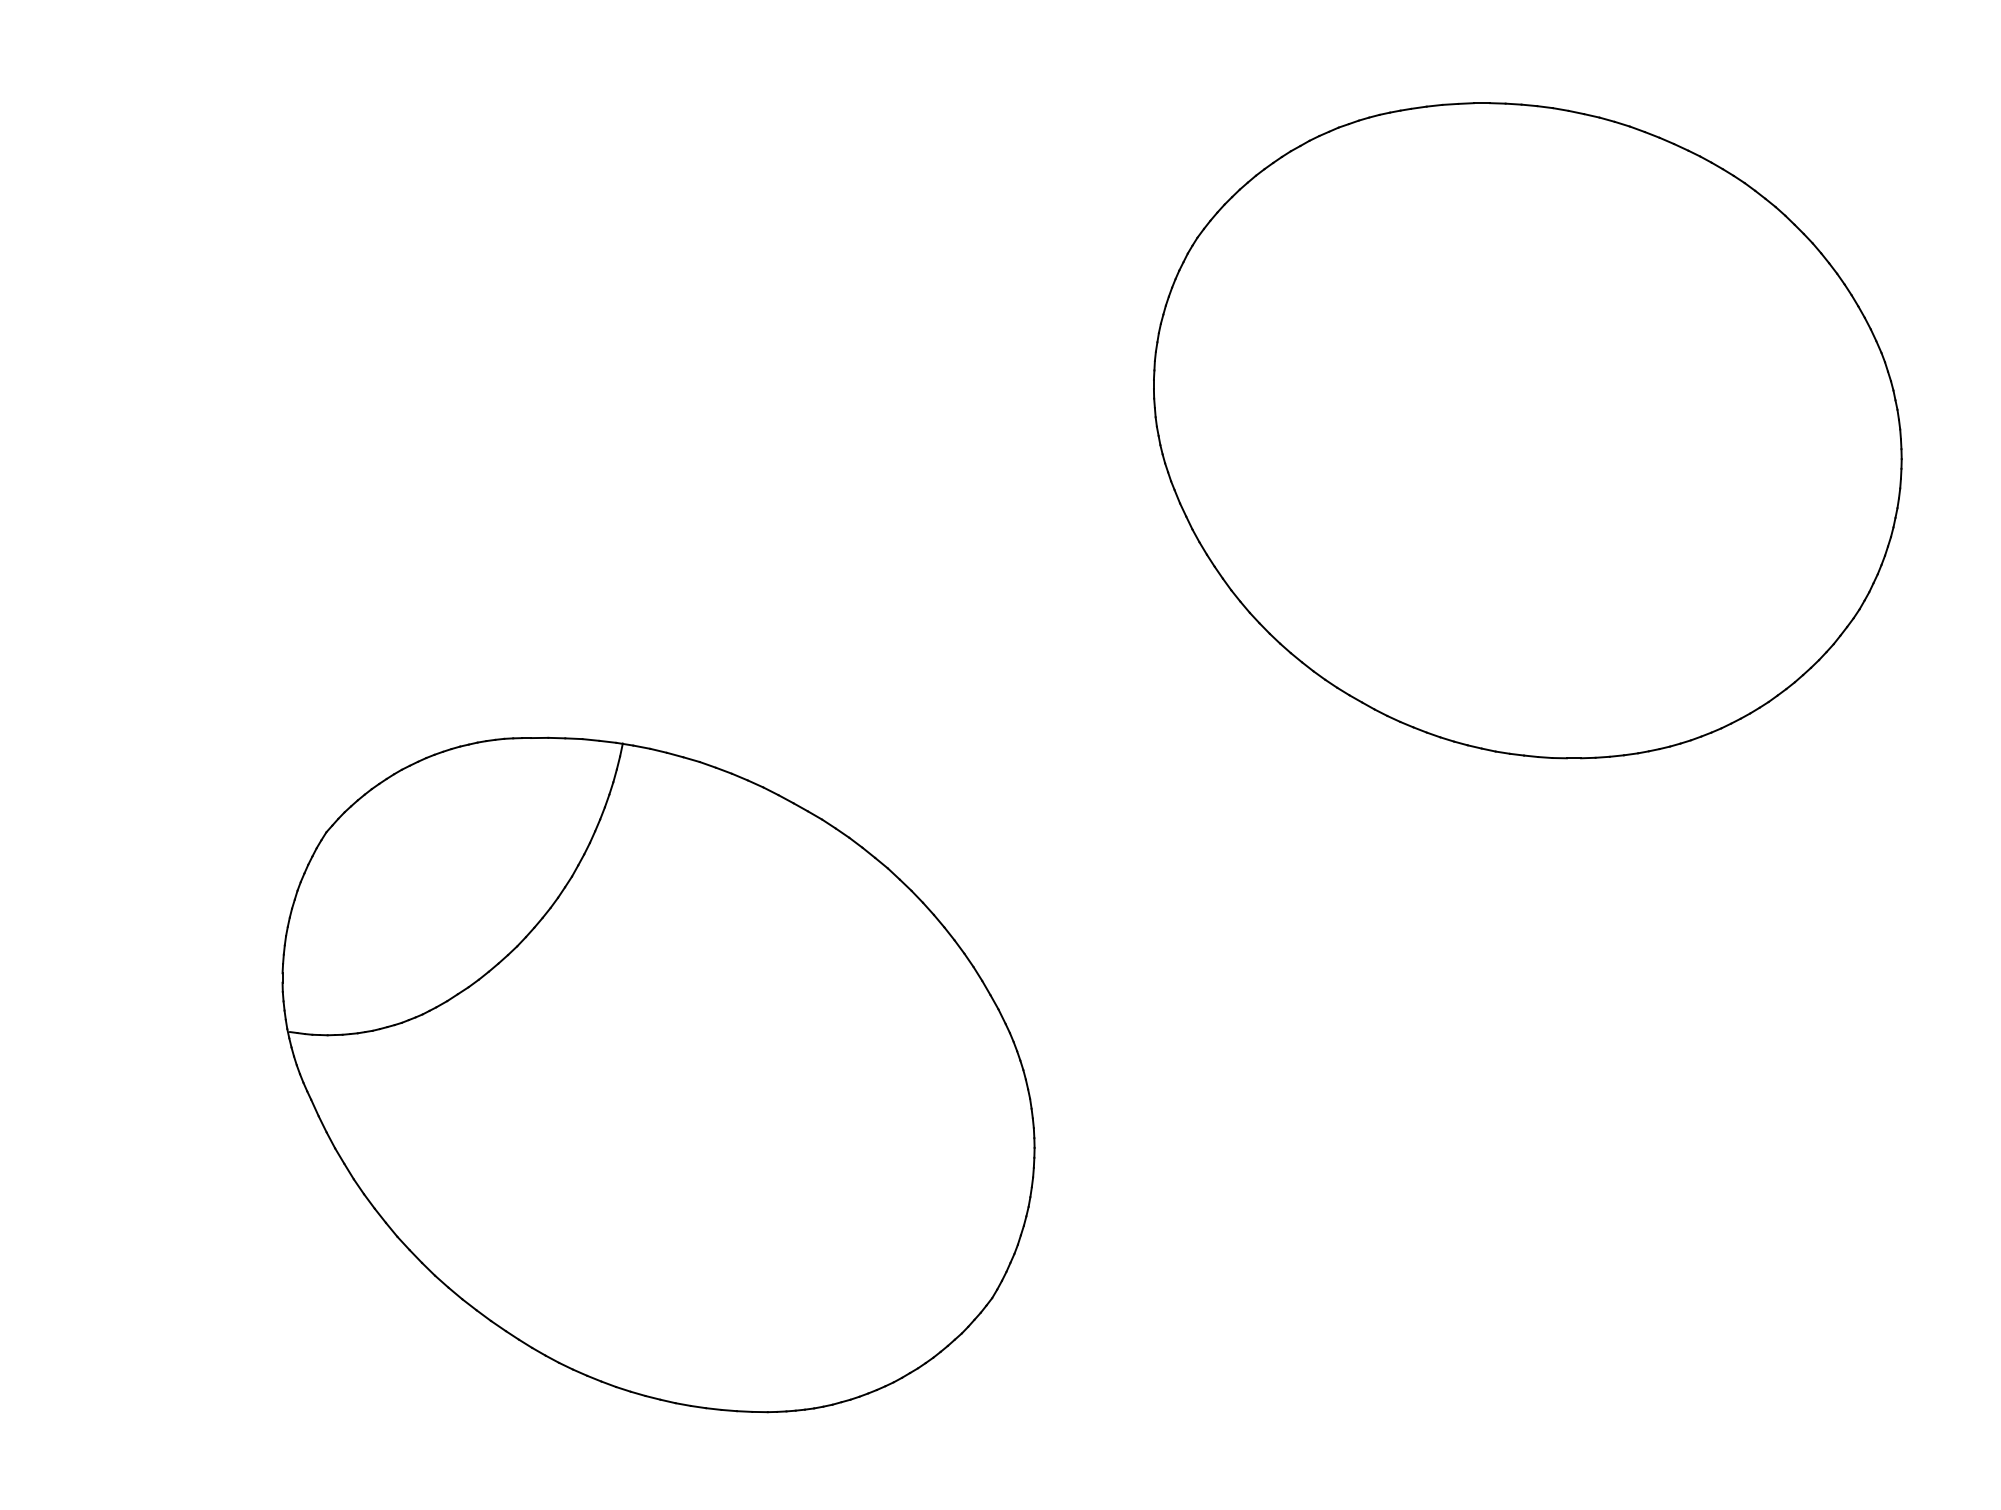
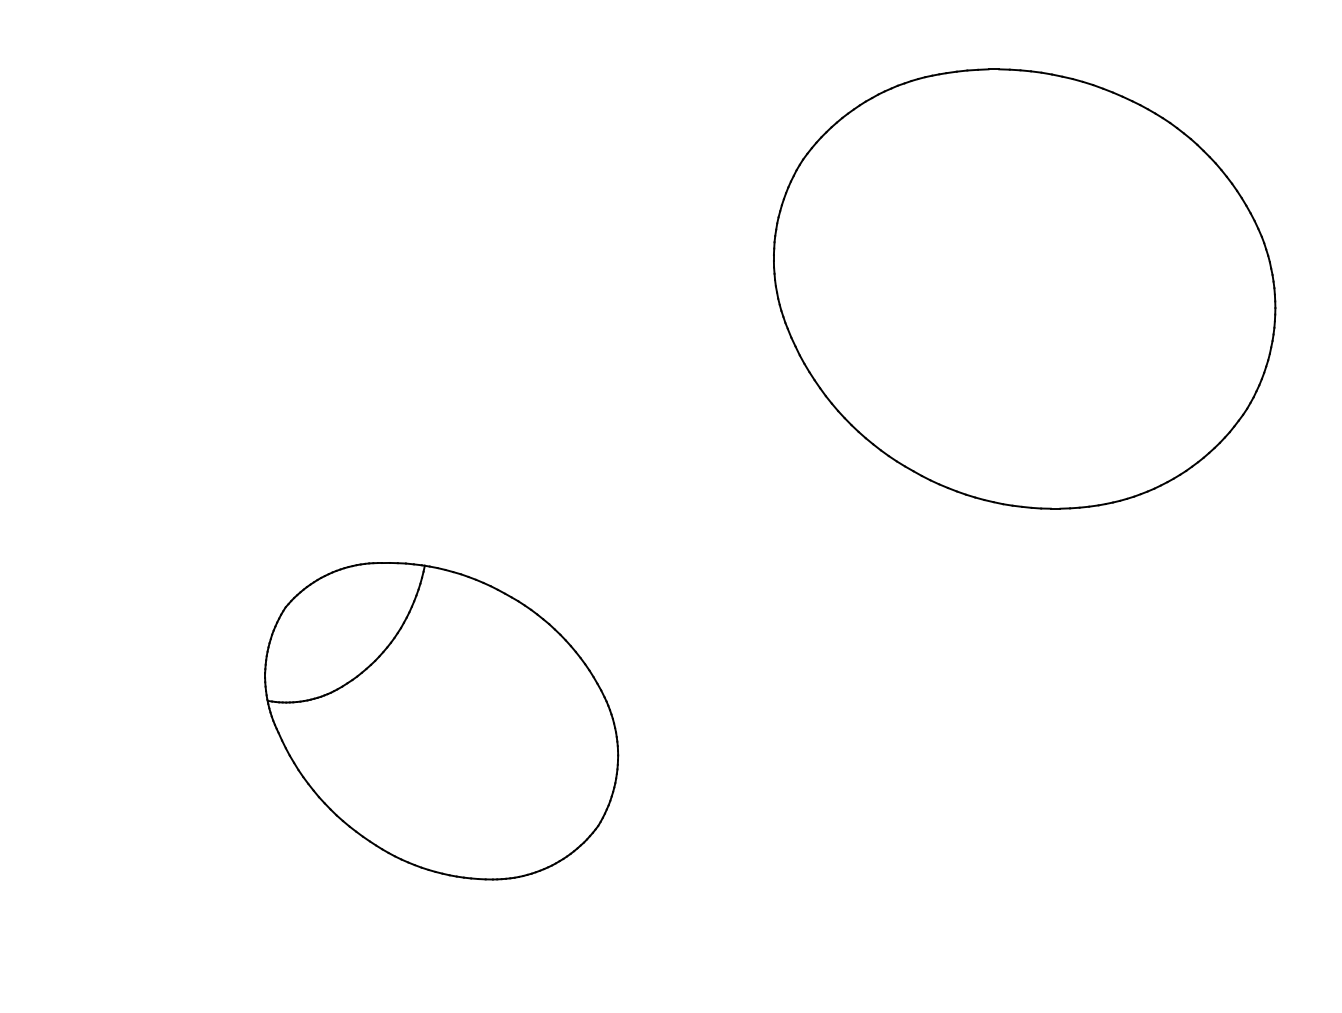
part: (658, 1075) -> (441, 721), size x0.7

